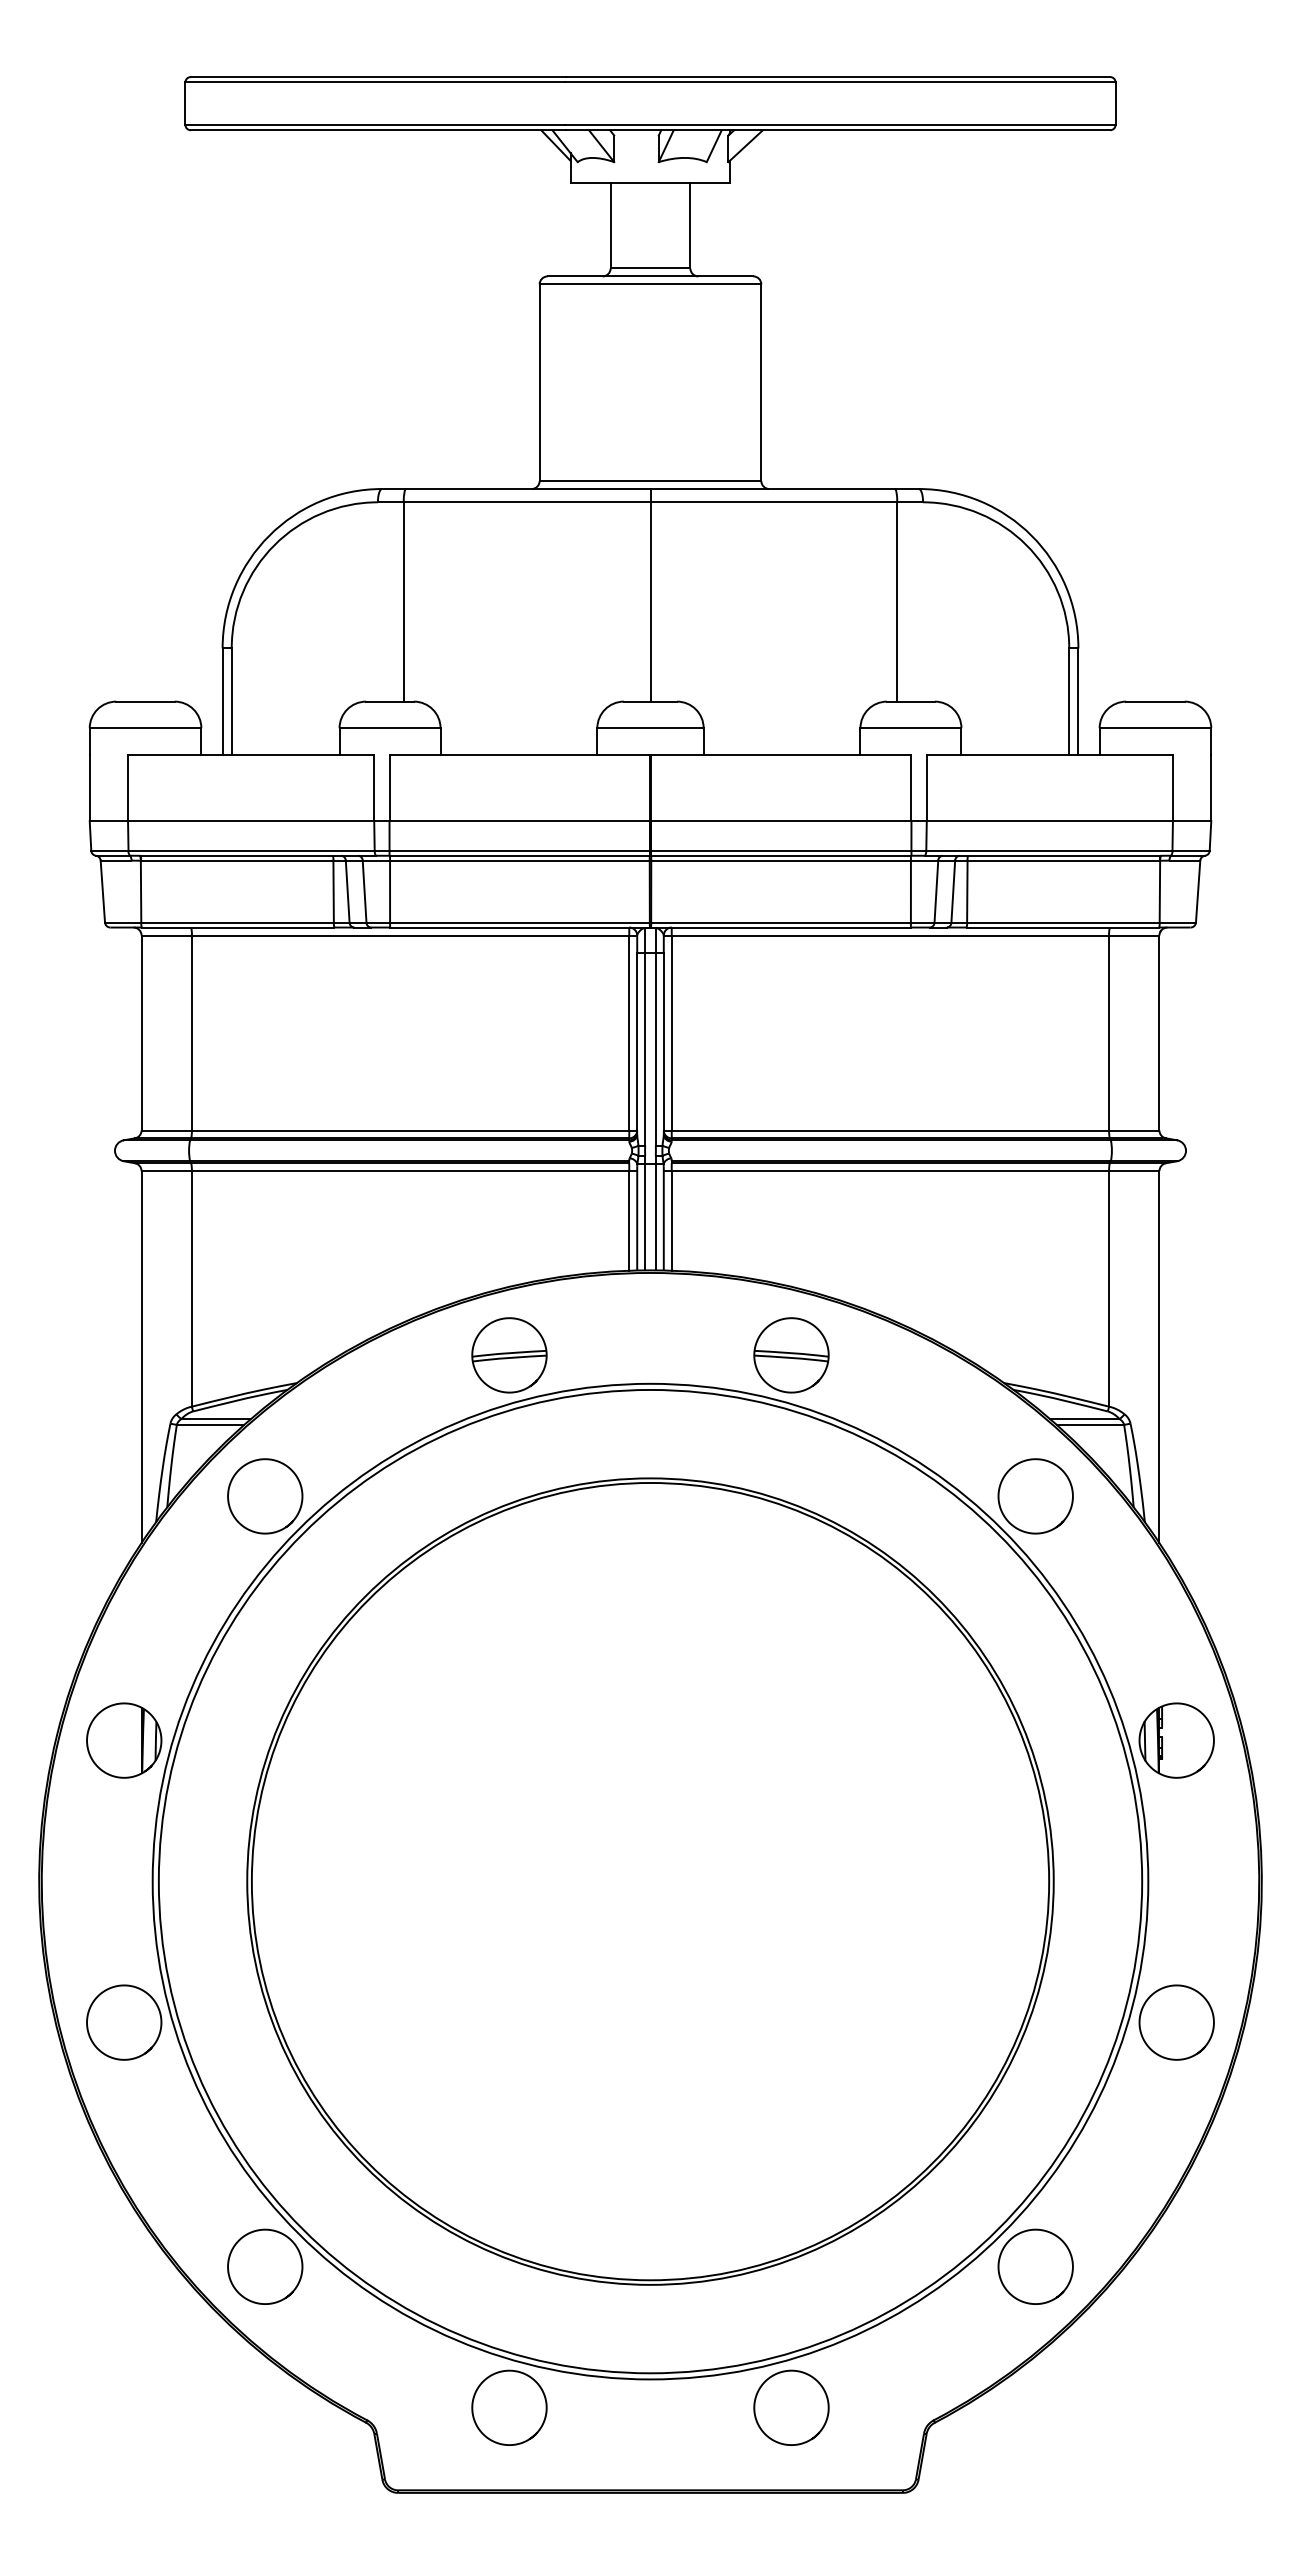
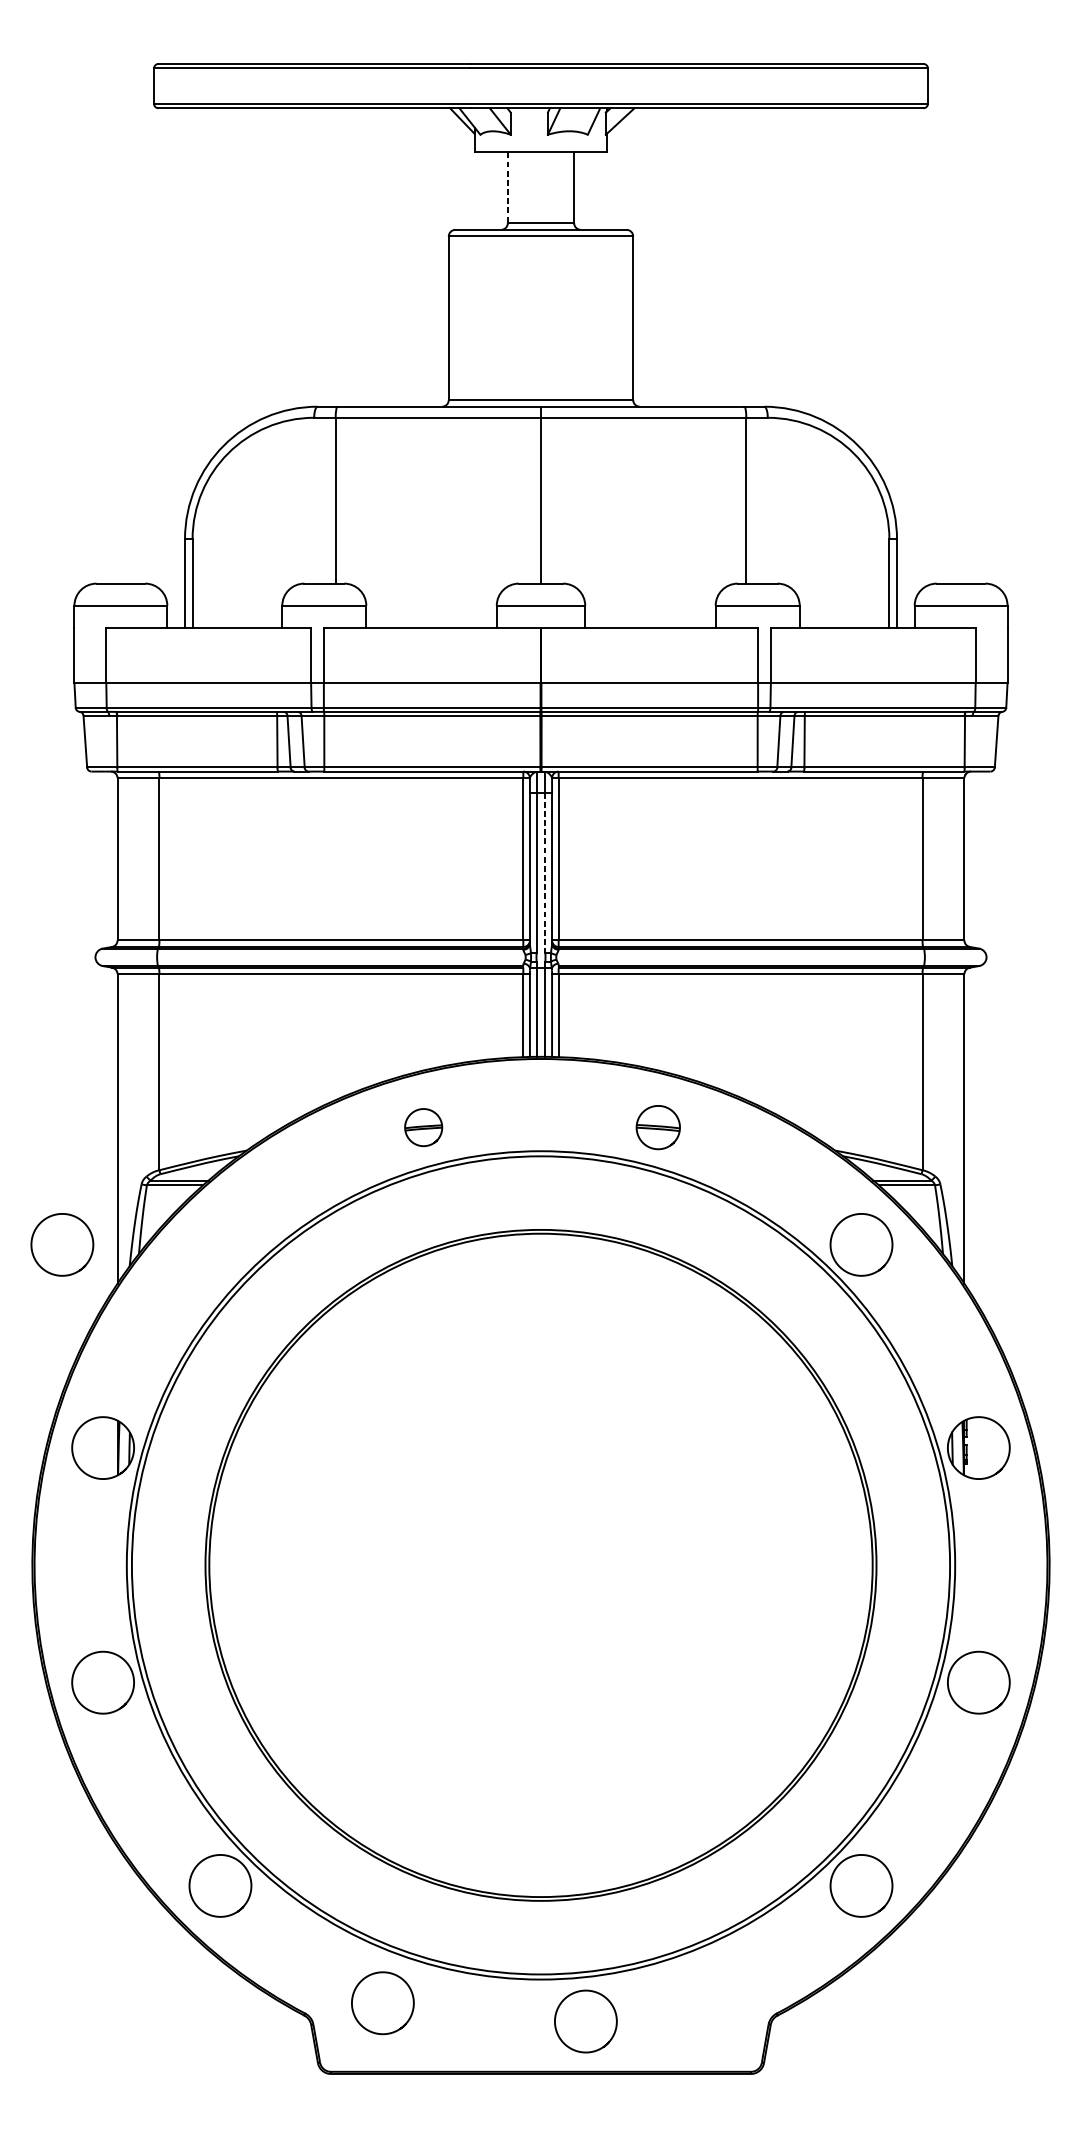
line: (610, 225) -> (507, 187), solid -> dashed
line: (655, 1049) -> (545, 873), solid -> dashed
part: (509, 1355) -> (423, 1127), size x0.6
part: (791, 1355) -> (658, 1127), size x0.7
curve: (287, 1524) -> (80, 1268), moved
curve: (503, 2372) -> (377, 1973), moved
curve: (785, 2372) -> (580, 1992), moved

